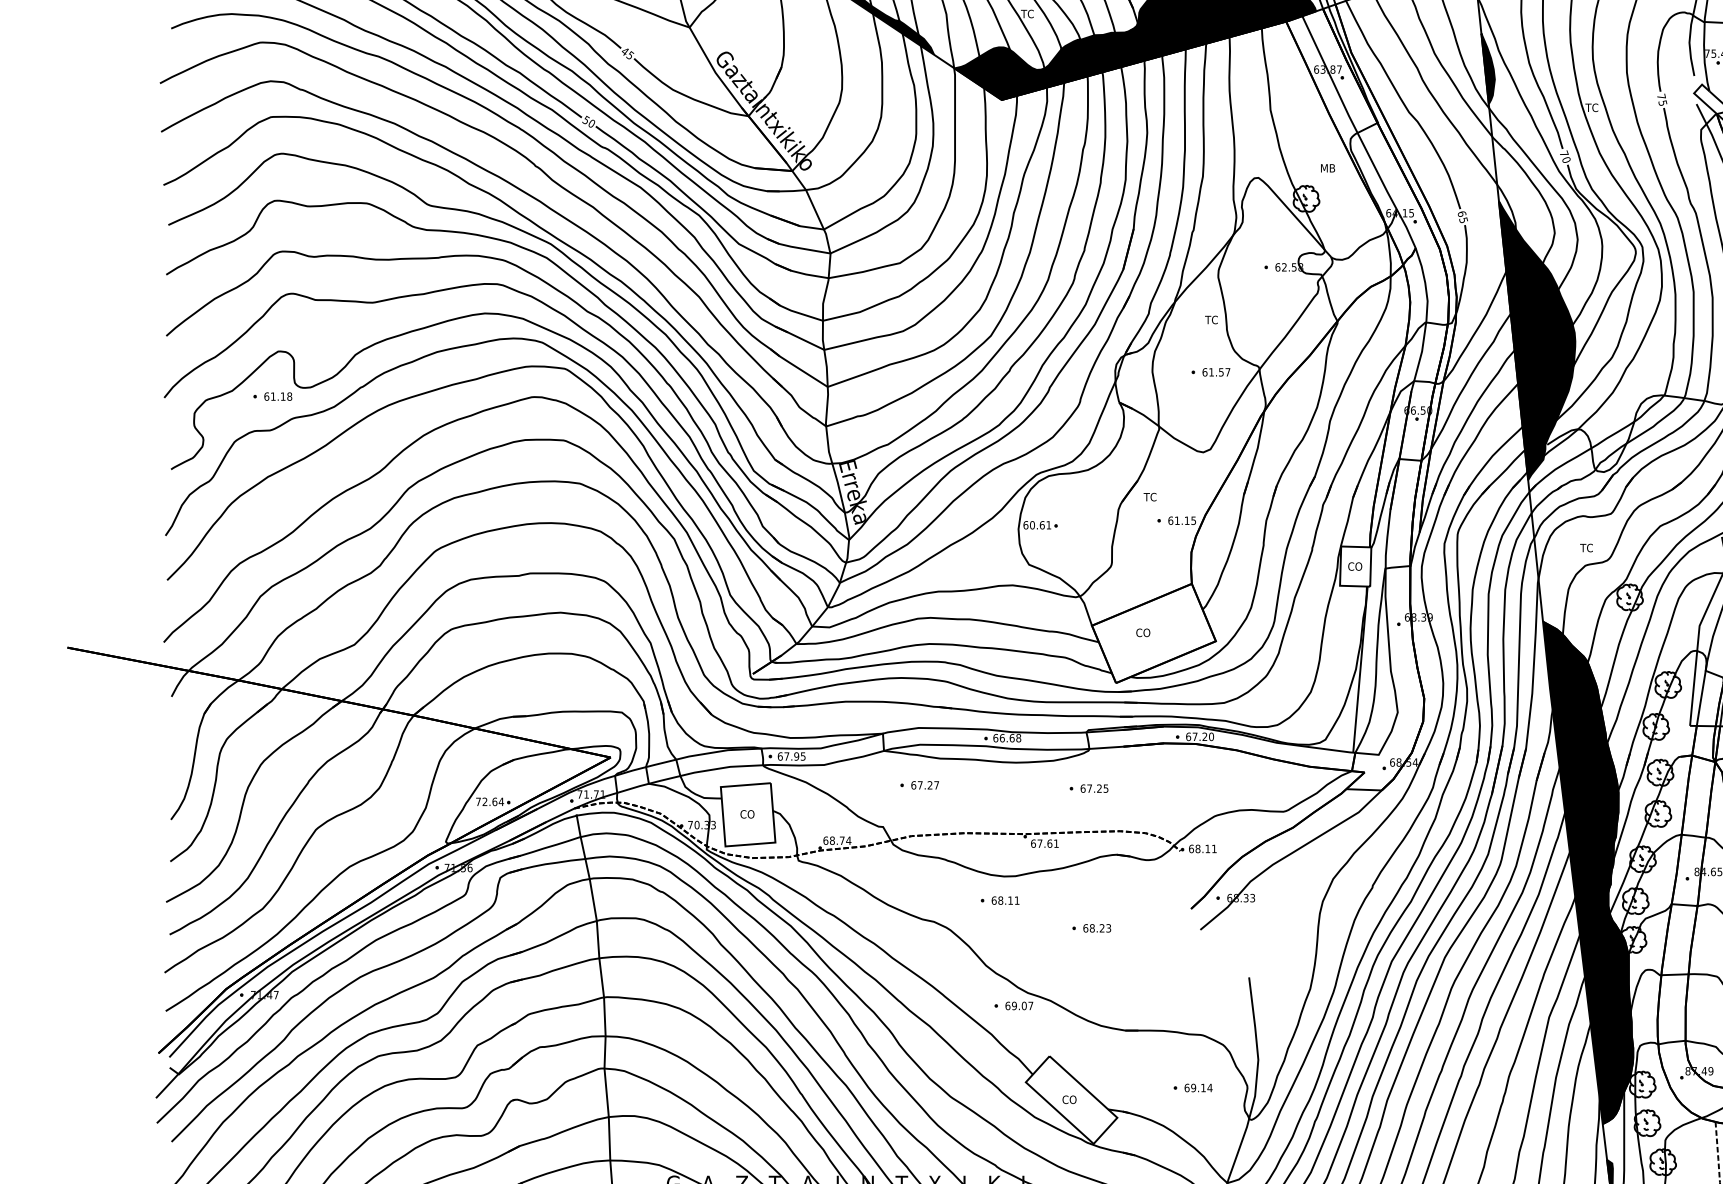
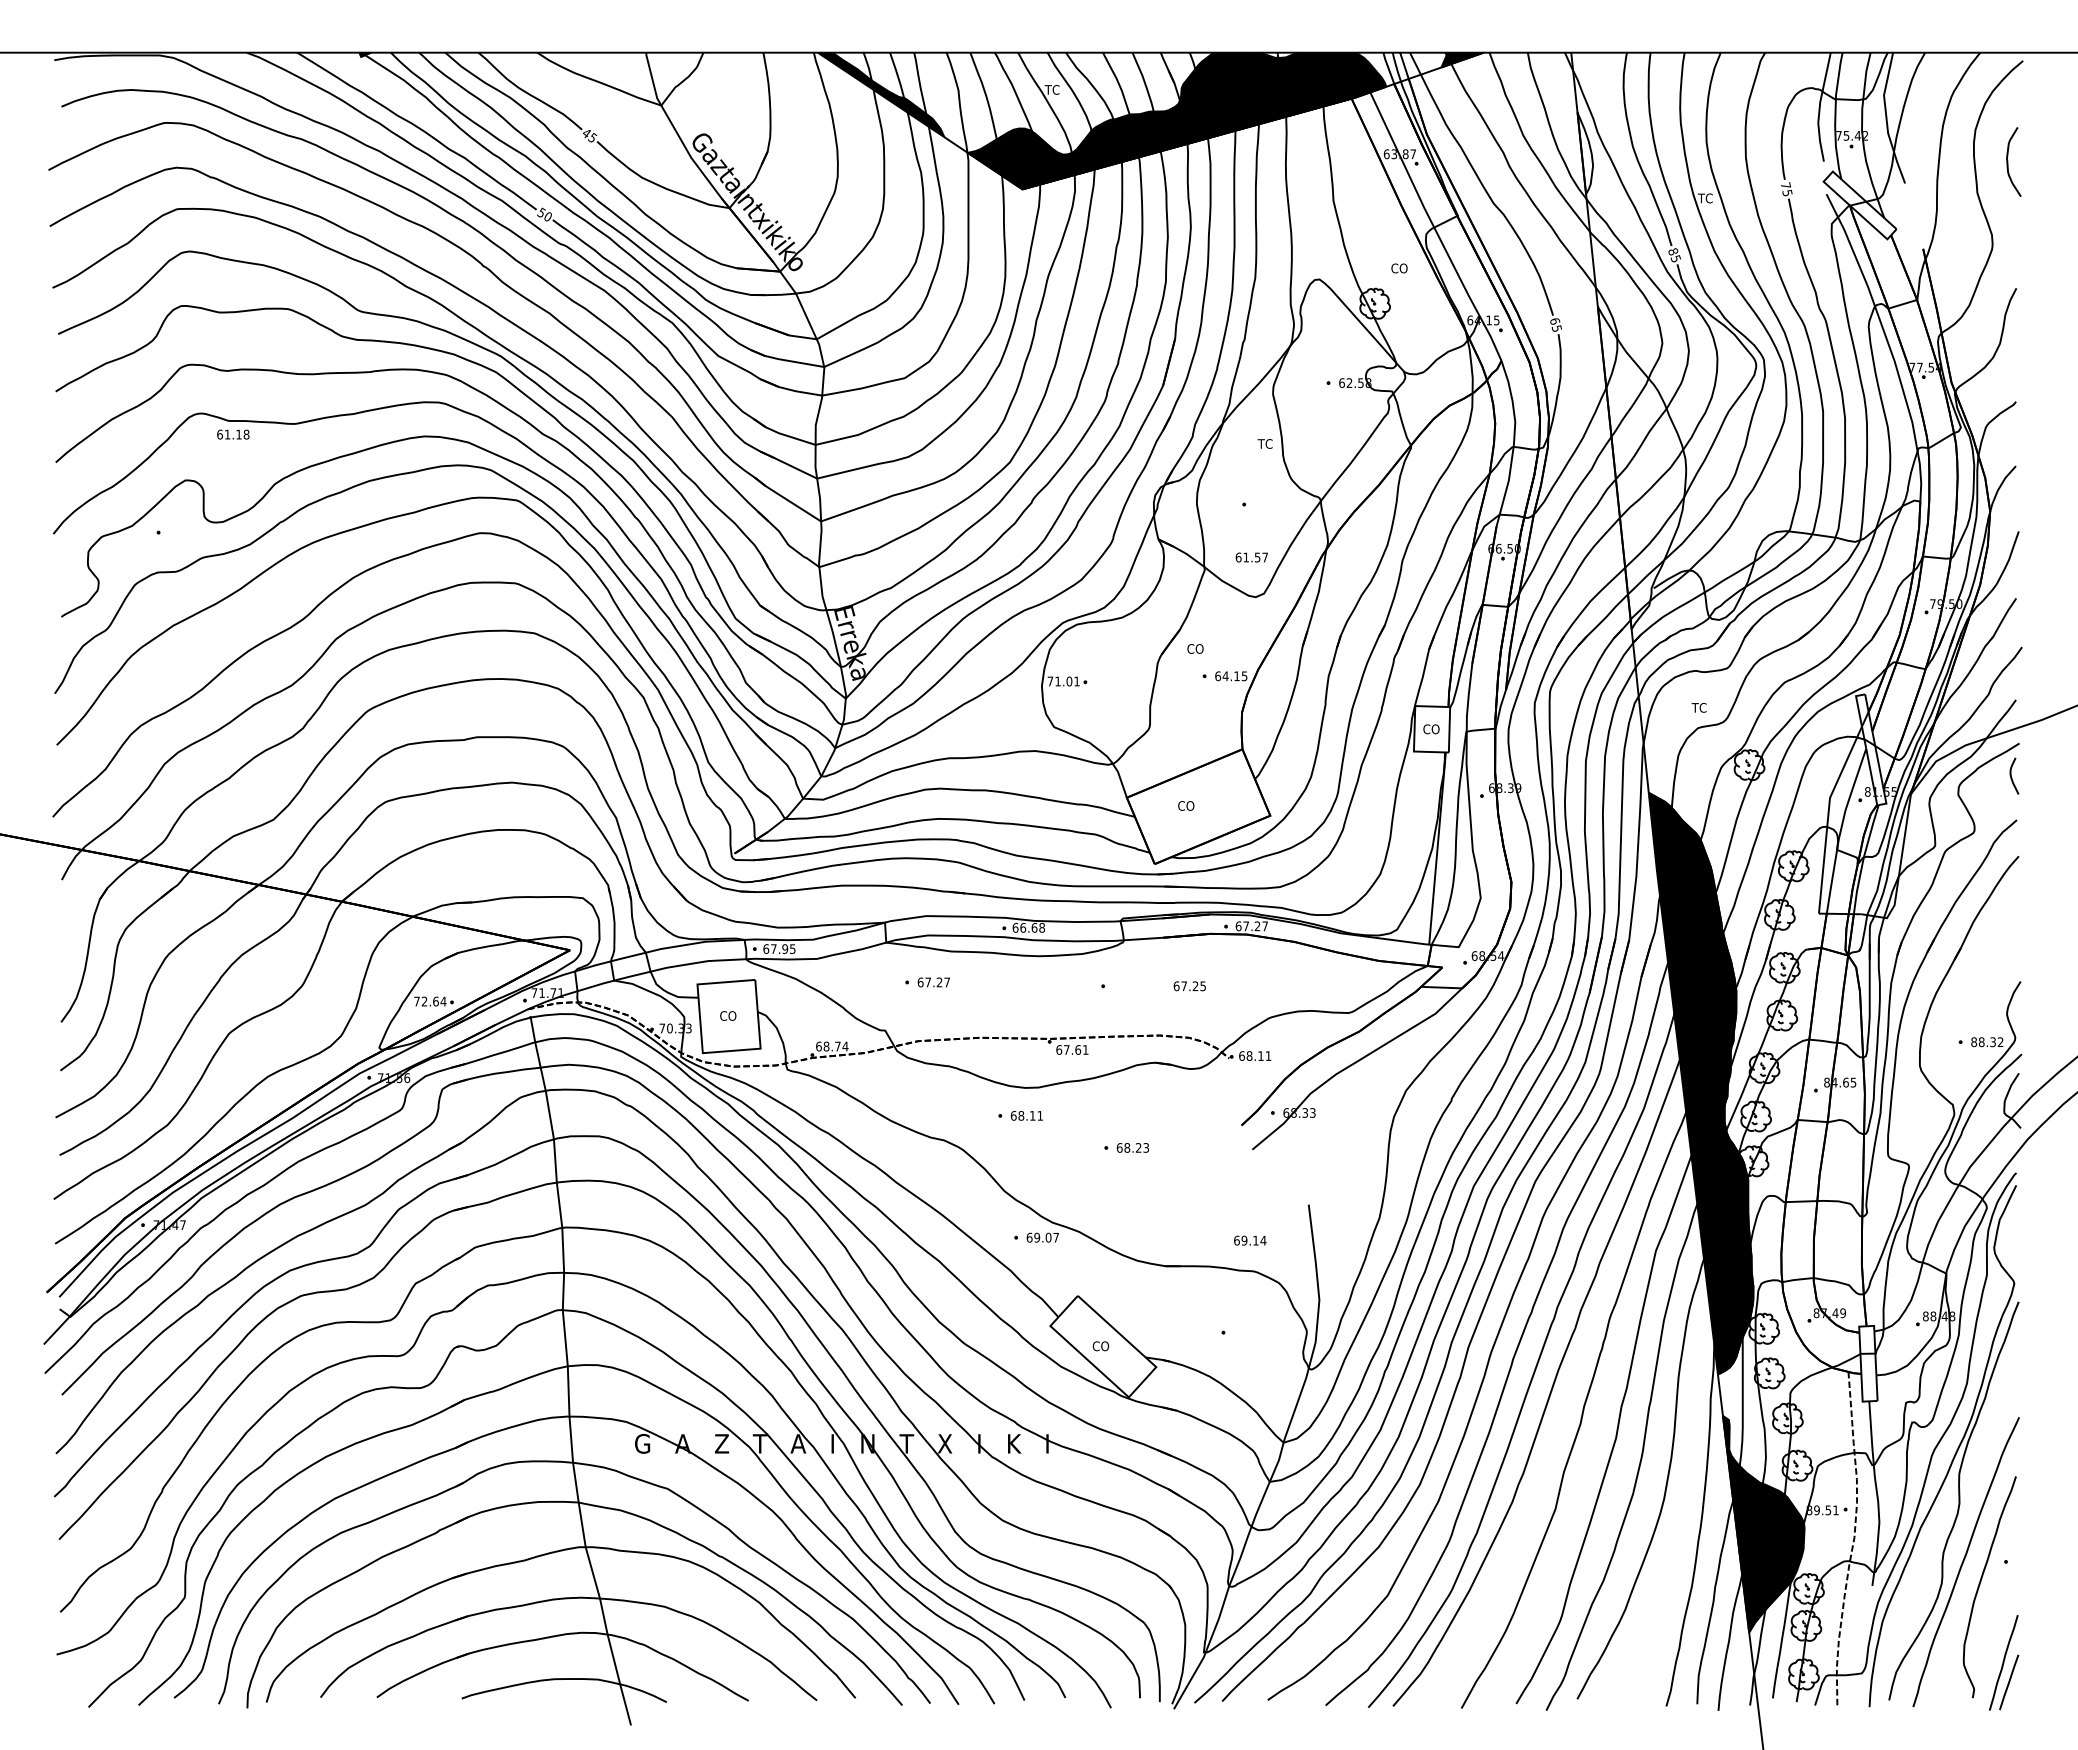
fill: (1488, 68) -> (1585, 153), removed
text: (1565, 156) -> (1674, 254), 70 -> 85
text: (1327, 168) -> (1399, 268), MB -> CO
fill: (1536, 340) -> (1641, 467), removed
text: (1216, 372) -> (1251, 557), moved
text: (278, 396) -> (233, 434), moved
text: (1150, 496) -> (1194, 648), TC -> CO
text: (1177, 520) -> (1225, 676), 61.15 -> 64.15
text: (1033, 525) -> (1059, 681), 60.61 -> 71.01
text: (1211, 736) -> (1265, 926), 67.20 -> 67.27
text: (1094, 788) -> (1189, 986), moved
text: (1198, 1087) -> (1250, 1240), moved

